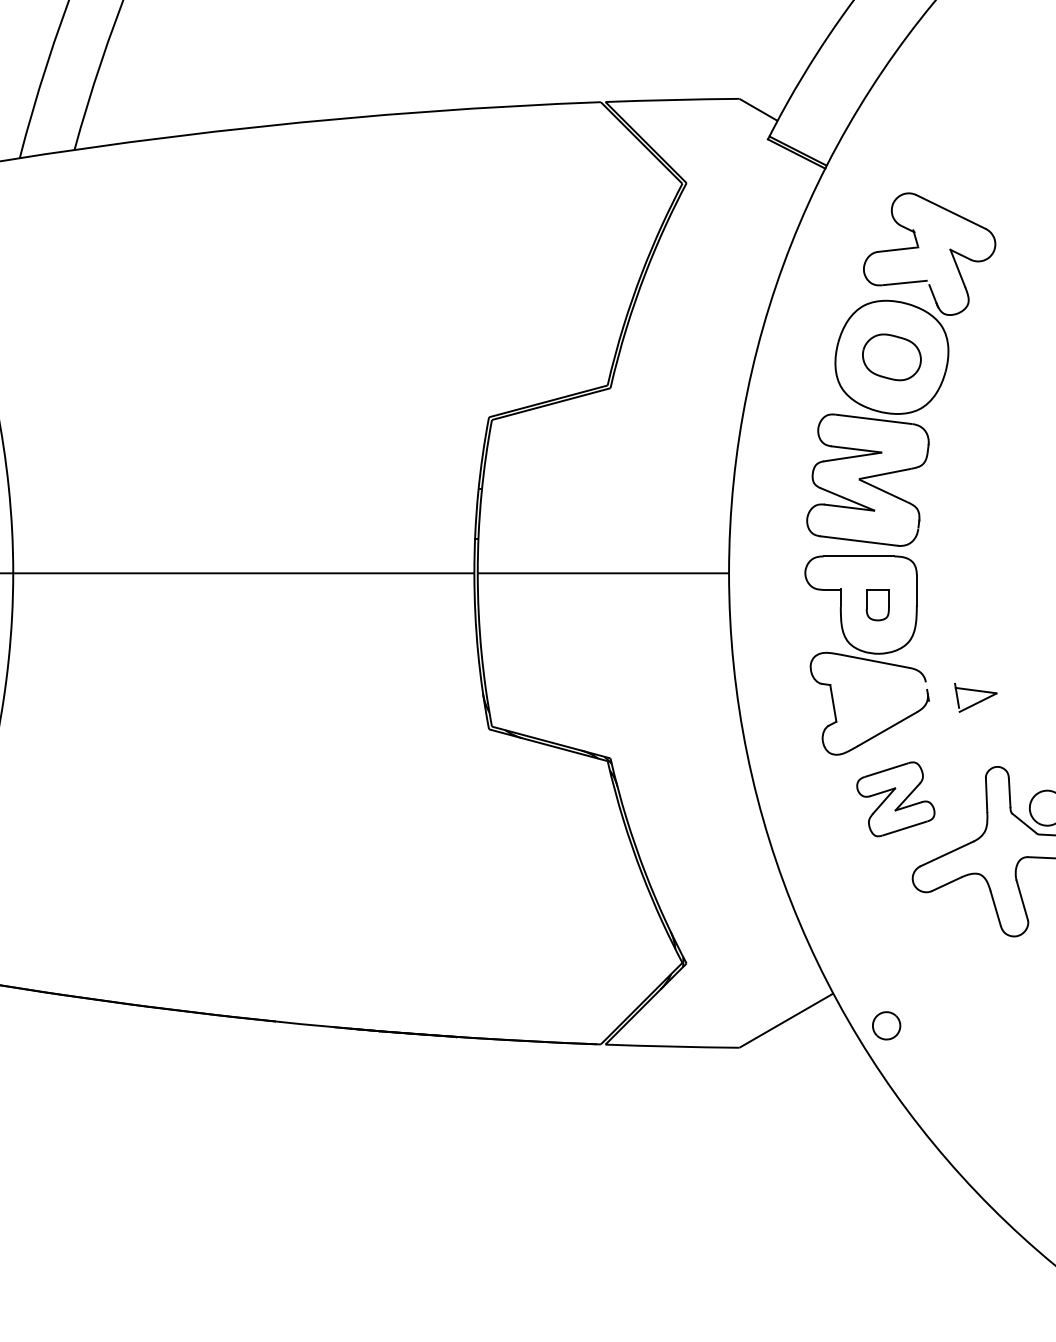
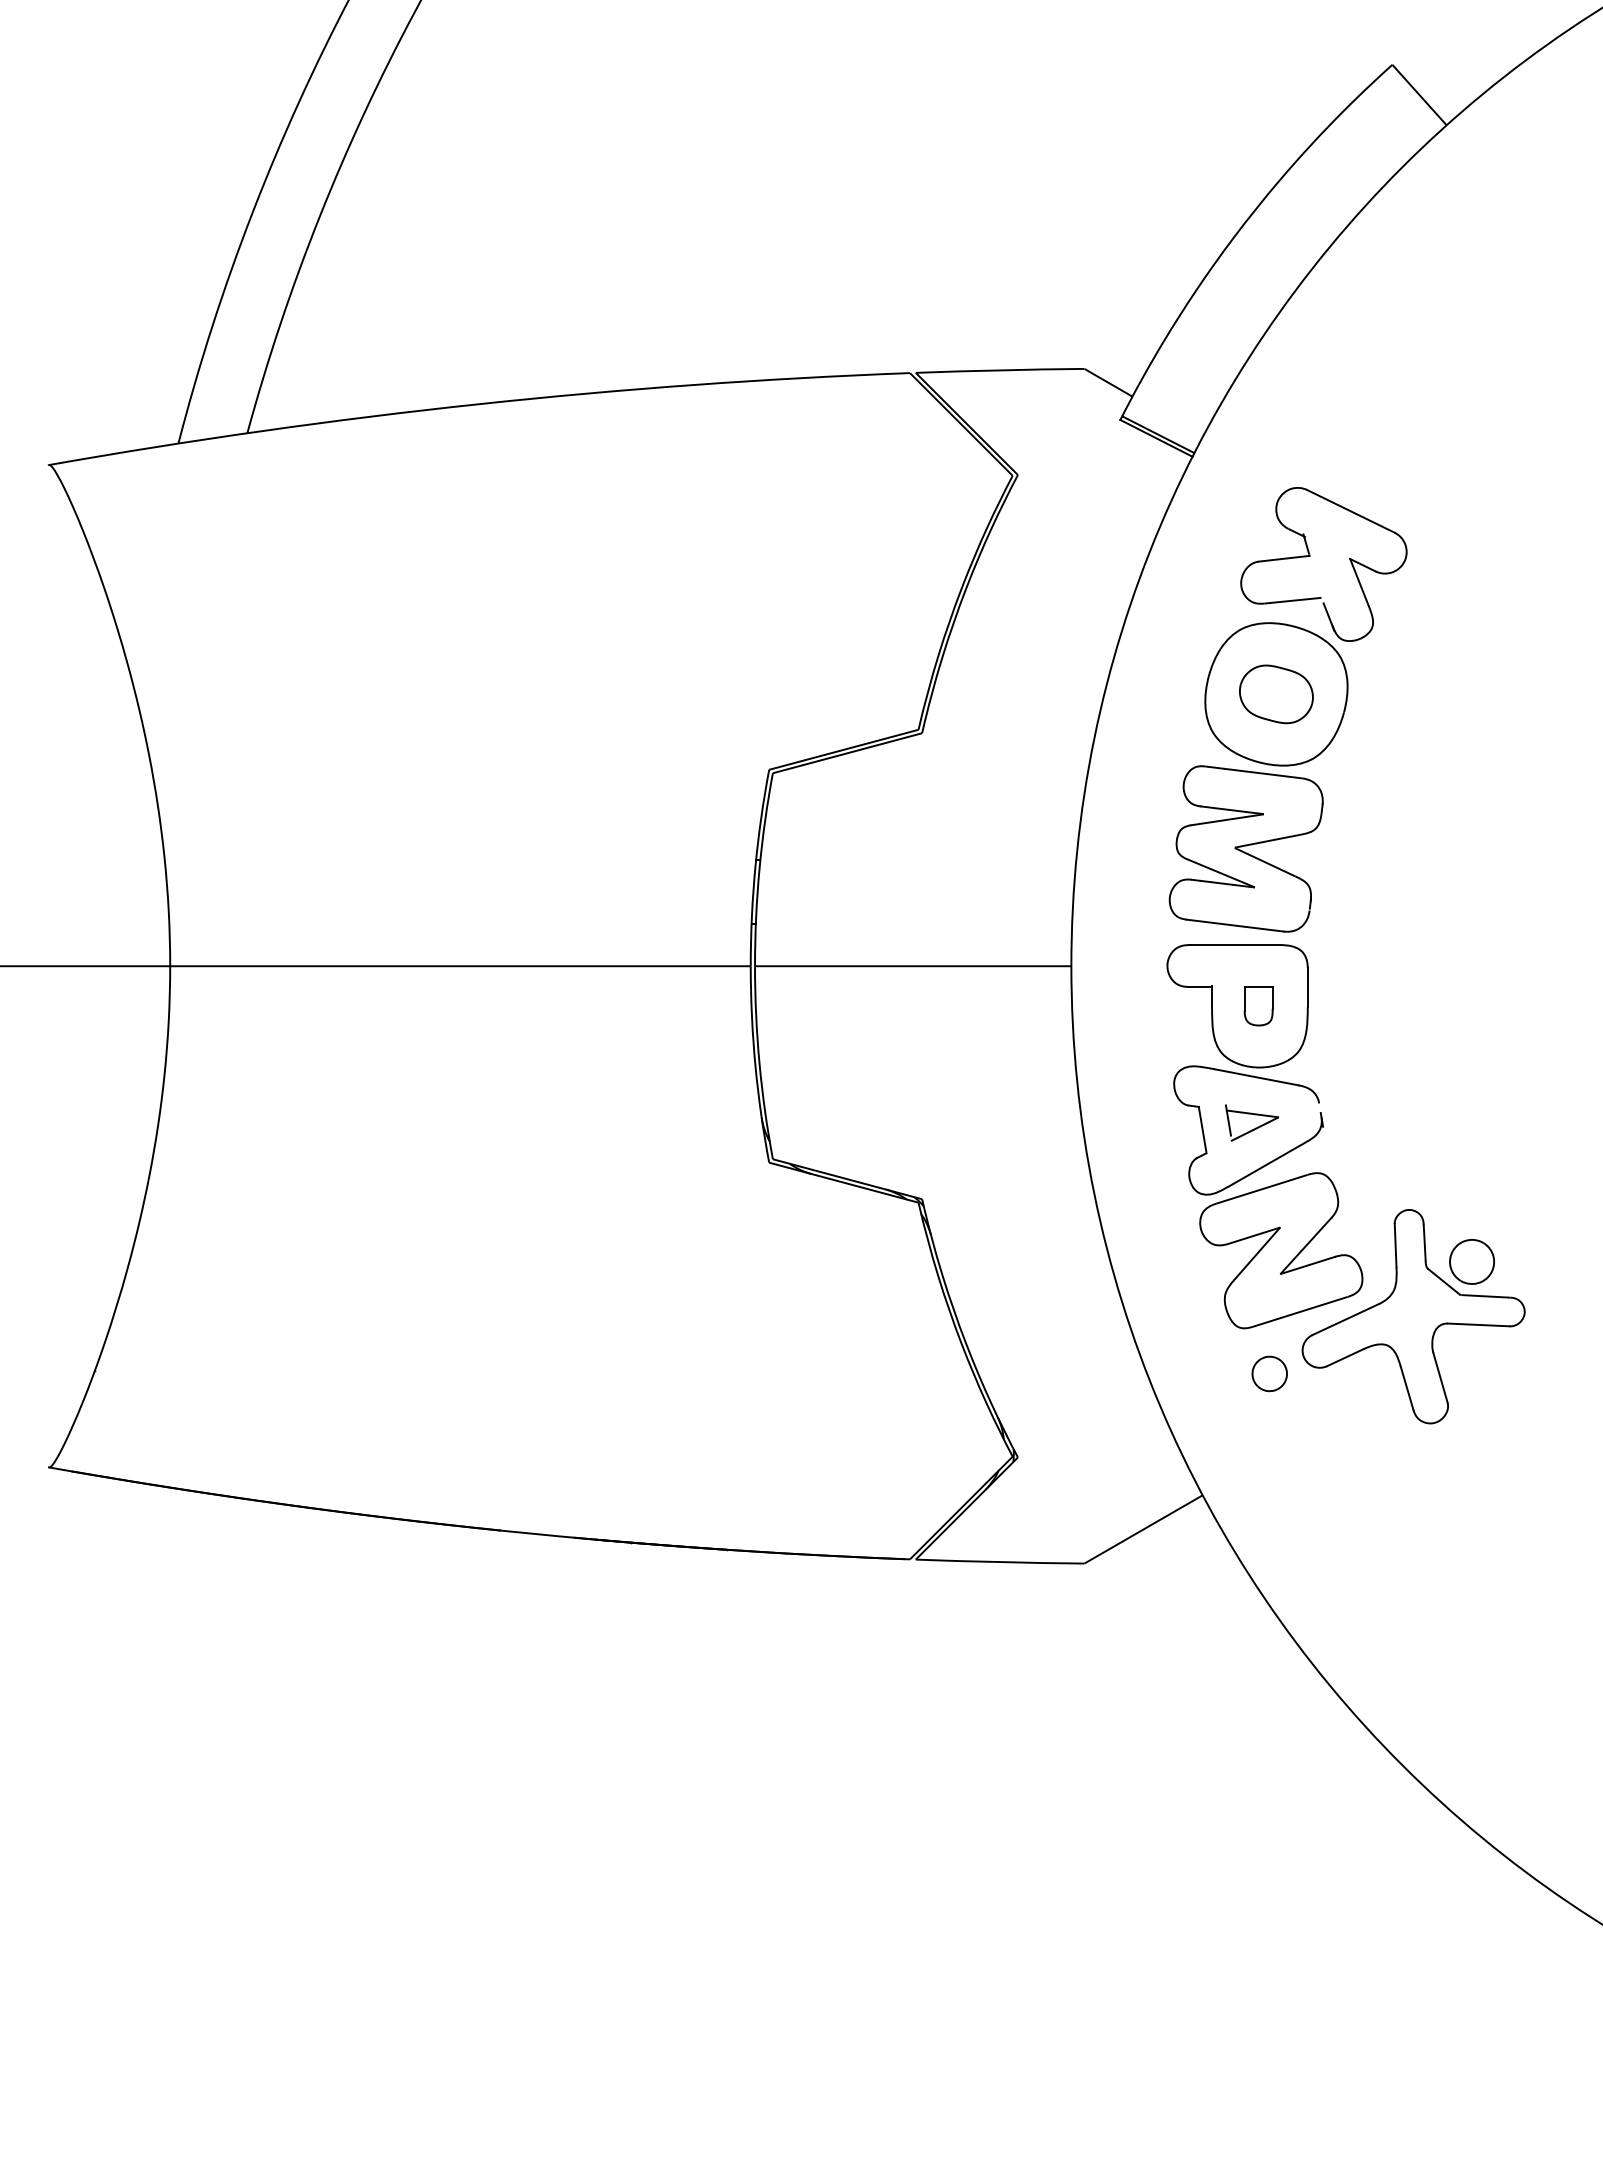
part: (976, 702) -> (1253, 1128), moved
part: (895, 799) -> (1281, 1250), size x1.67
part: (886, 1025) -> (1269, 1373), moved

